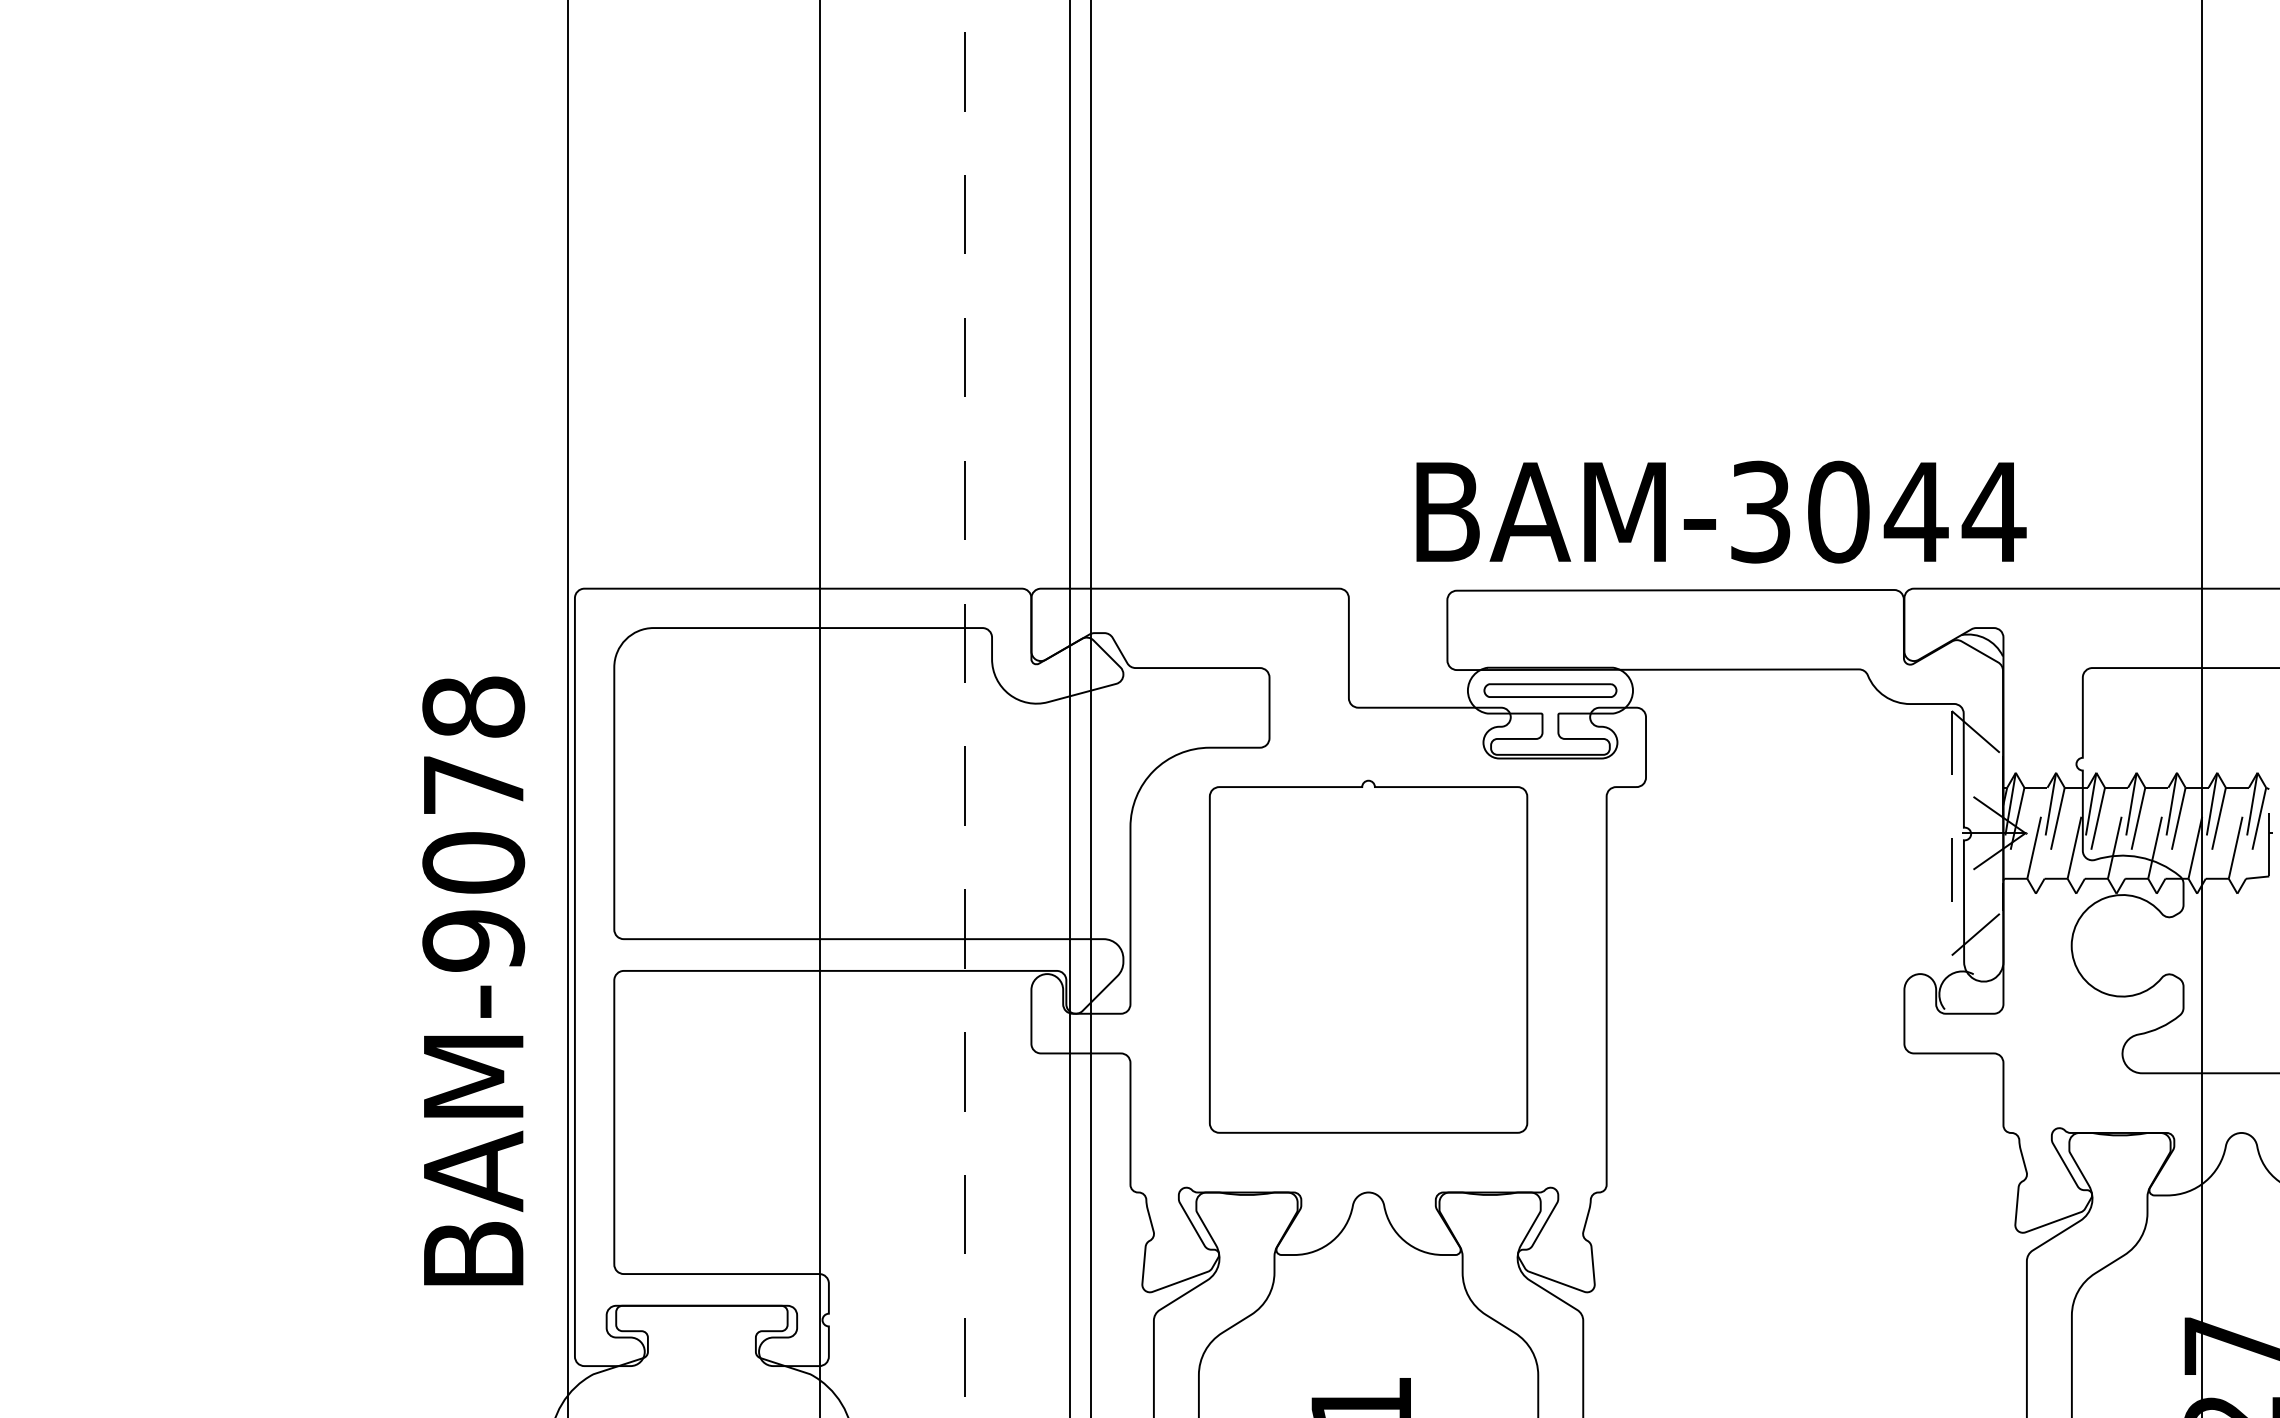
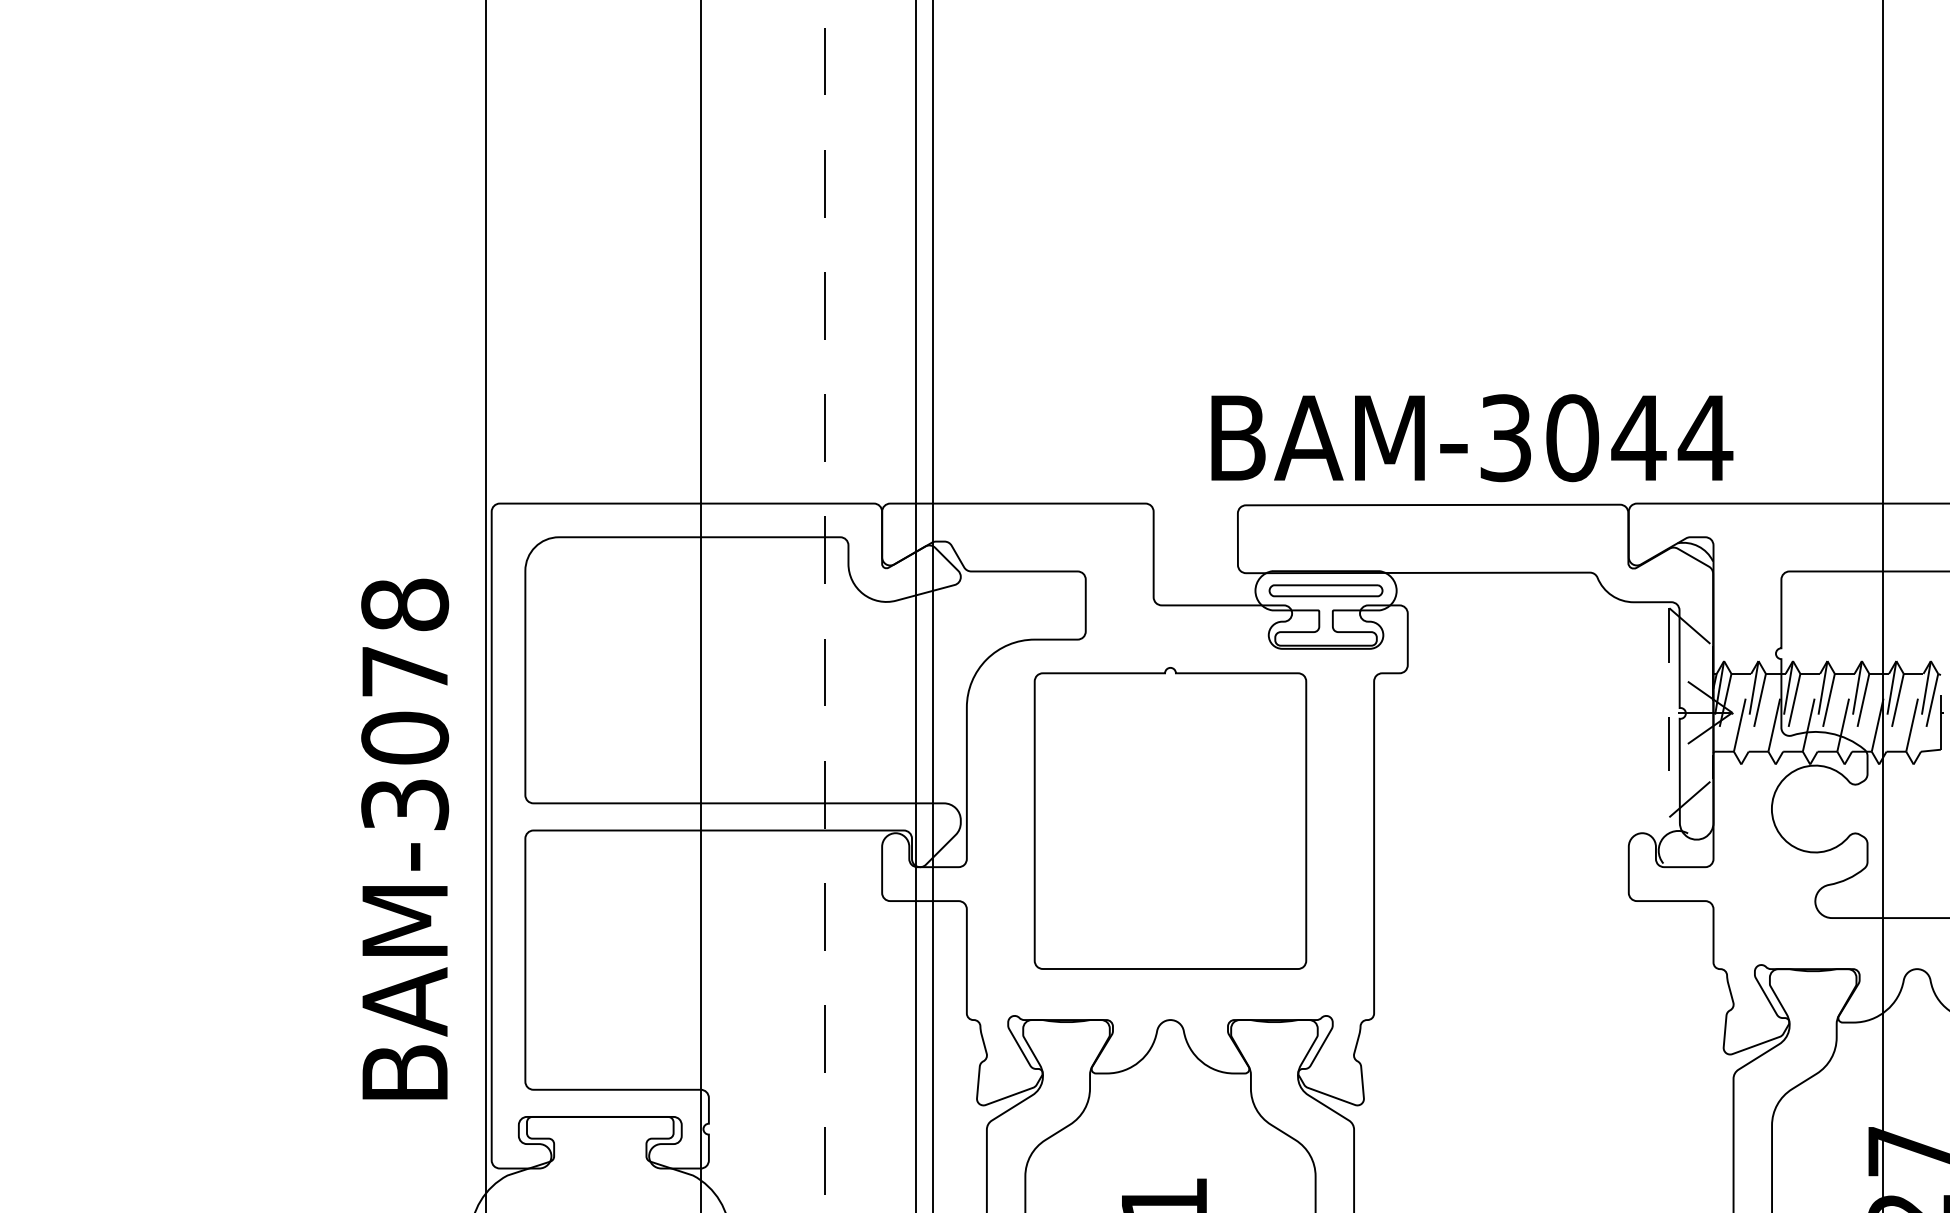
text: (473, 940) -> (404, 804), BAM-9078 -> BAM-3078

